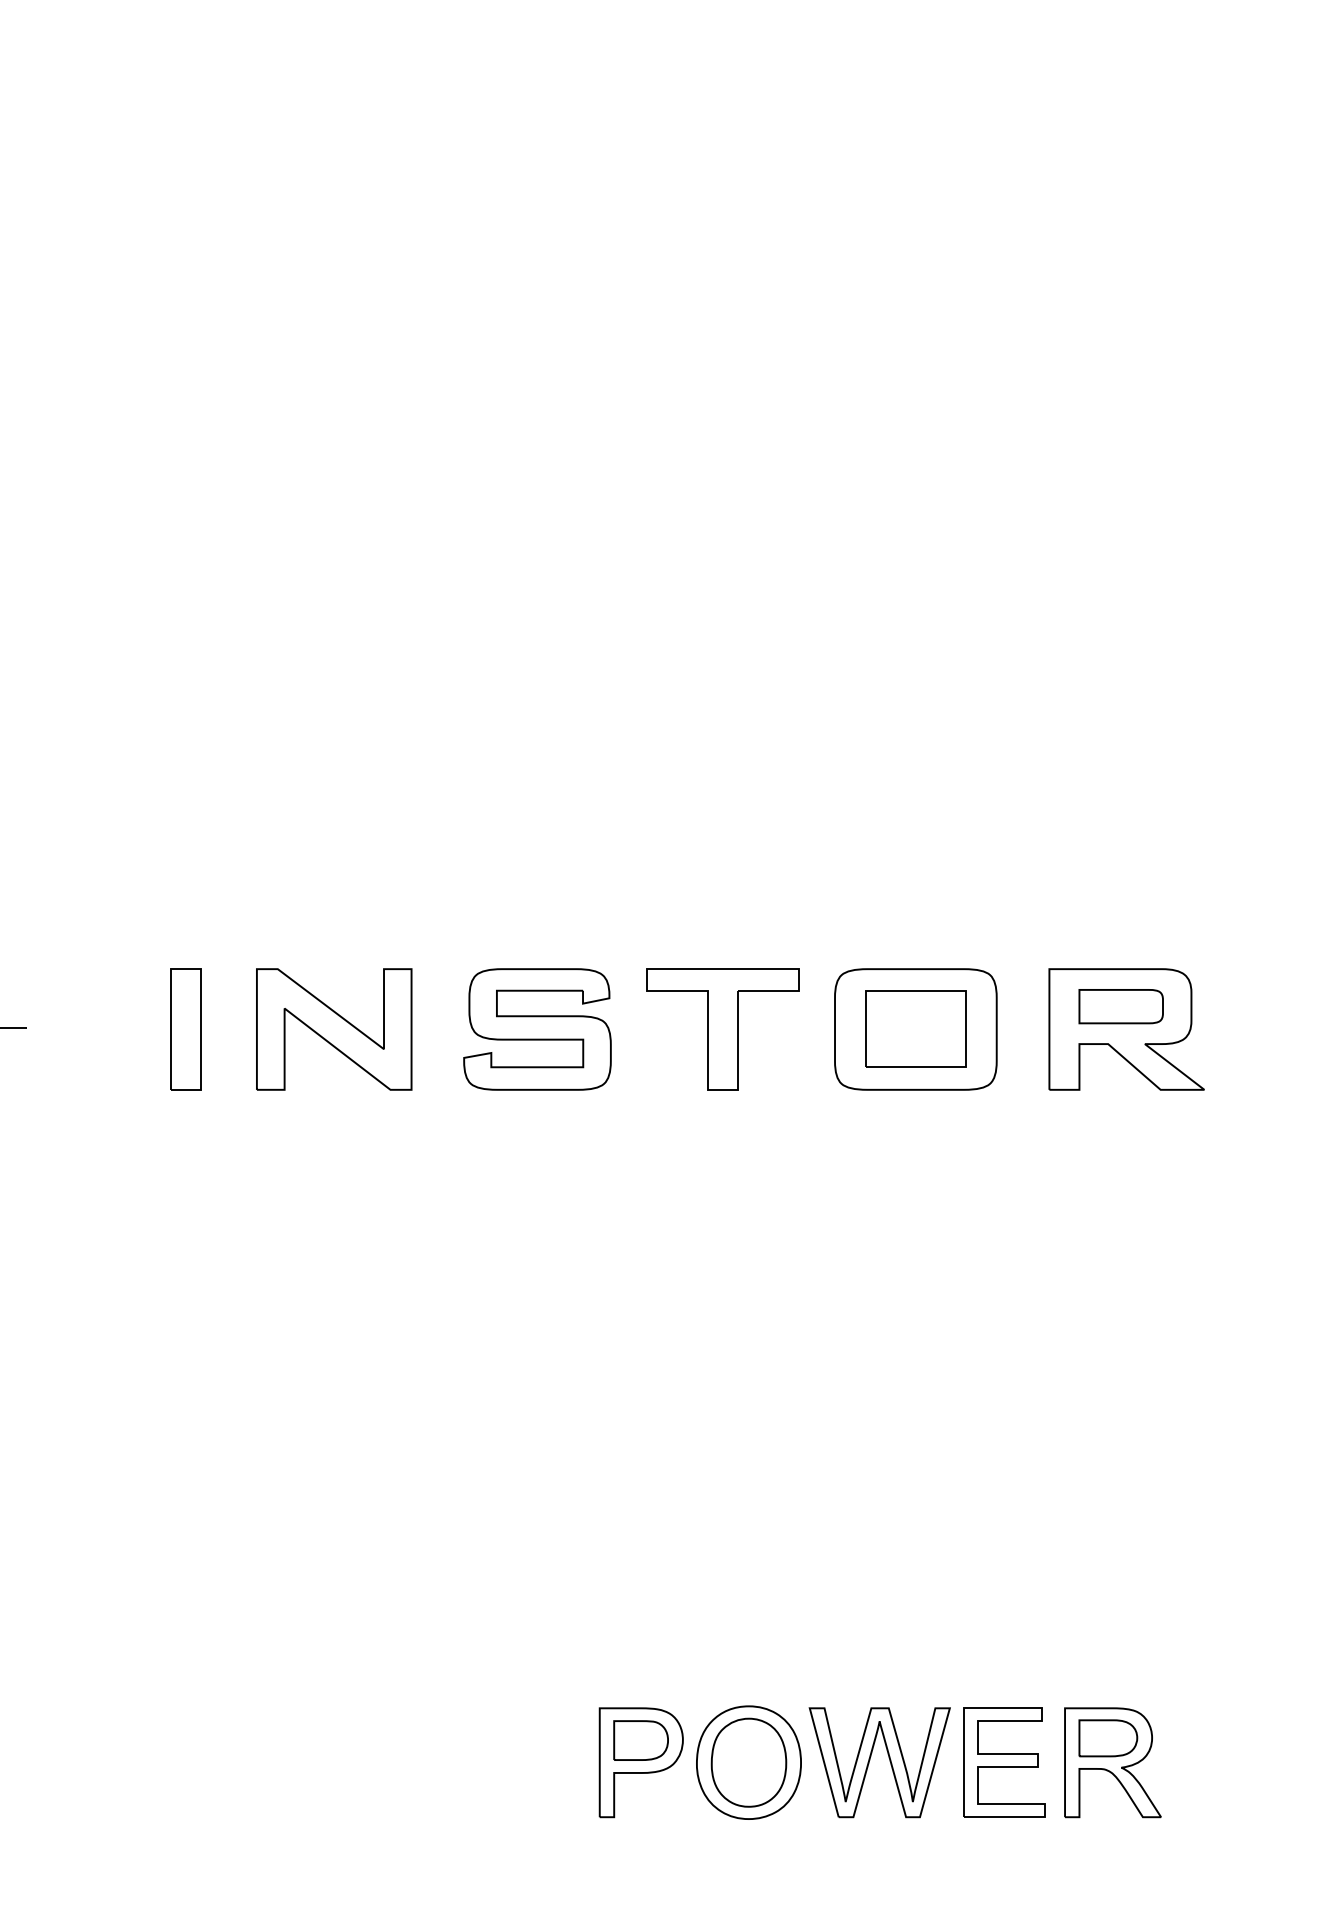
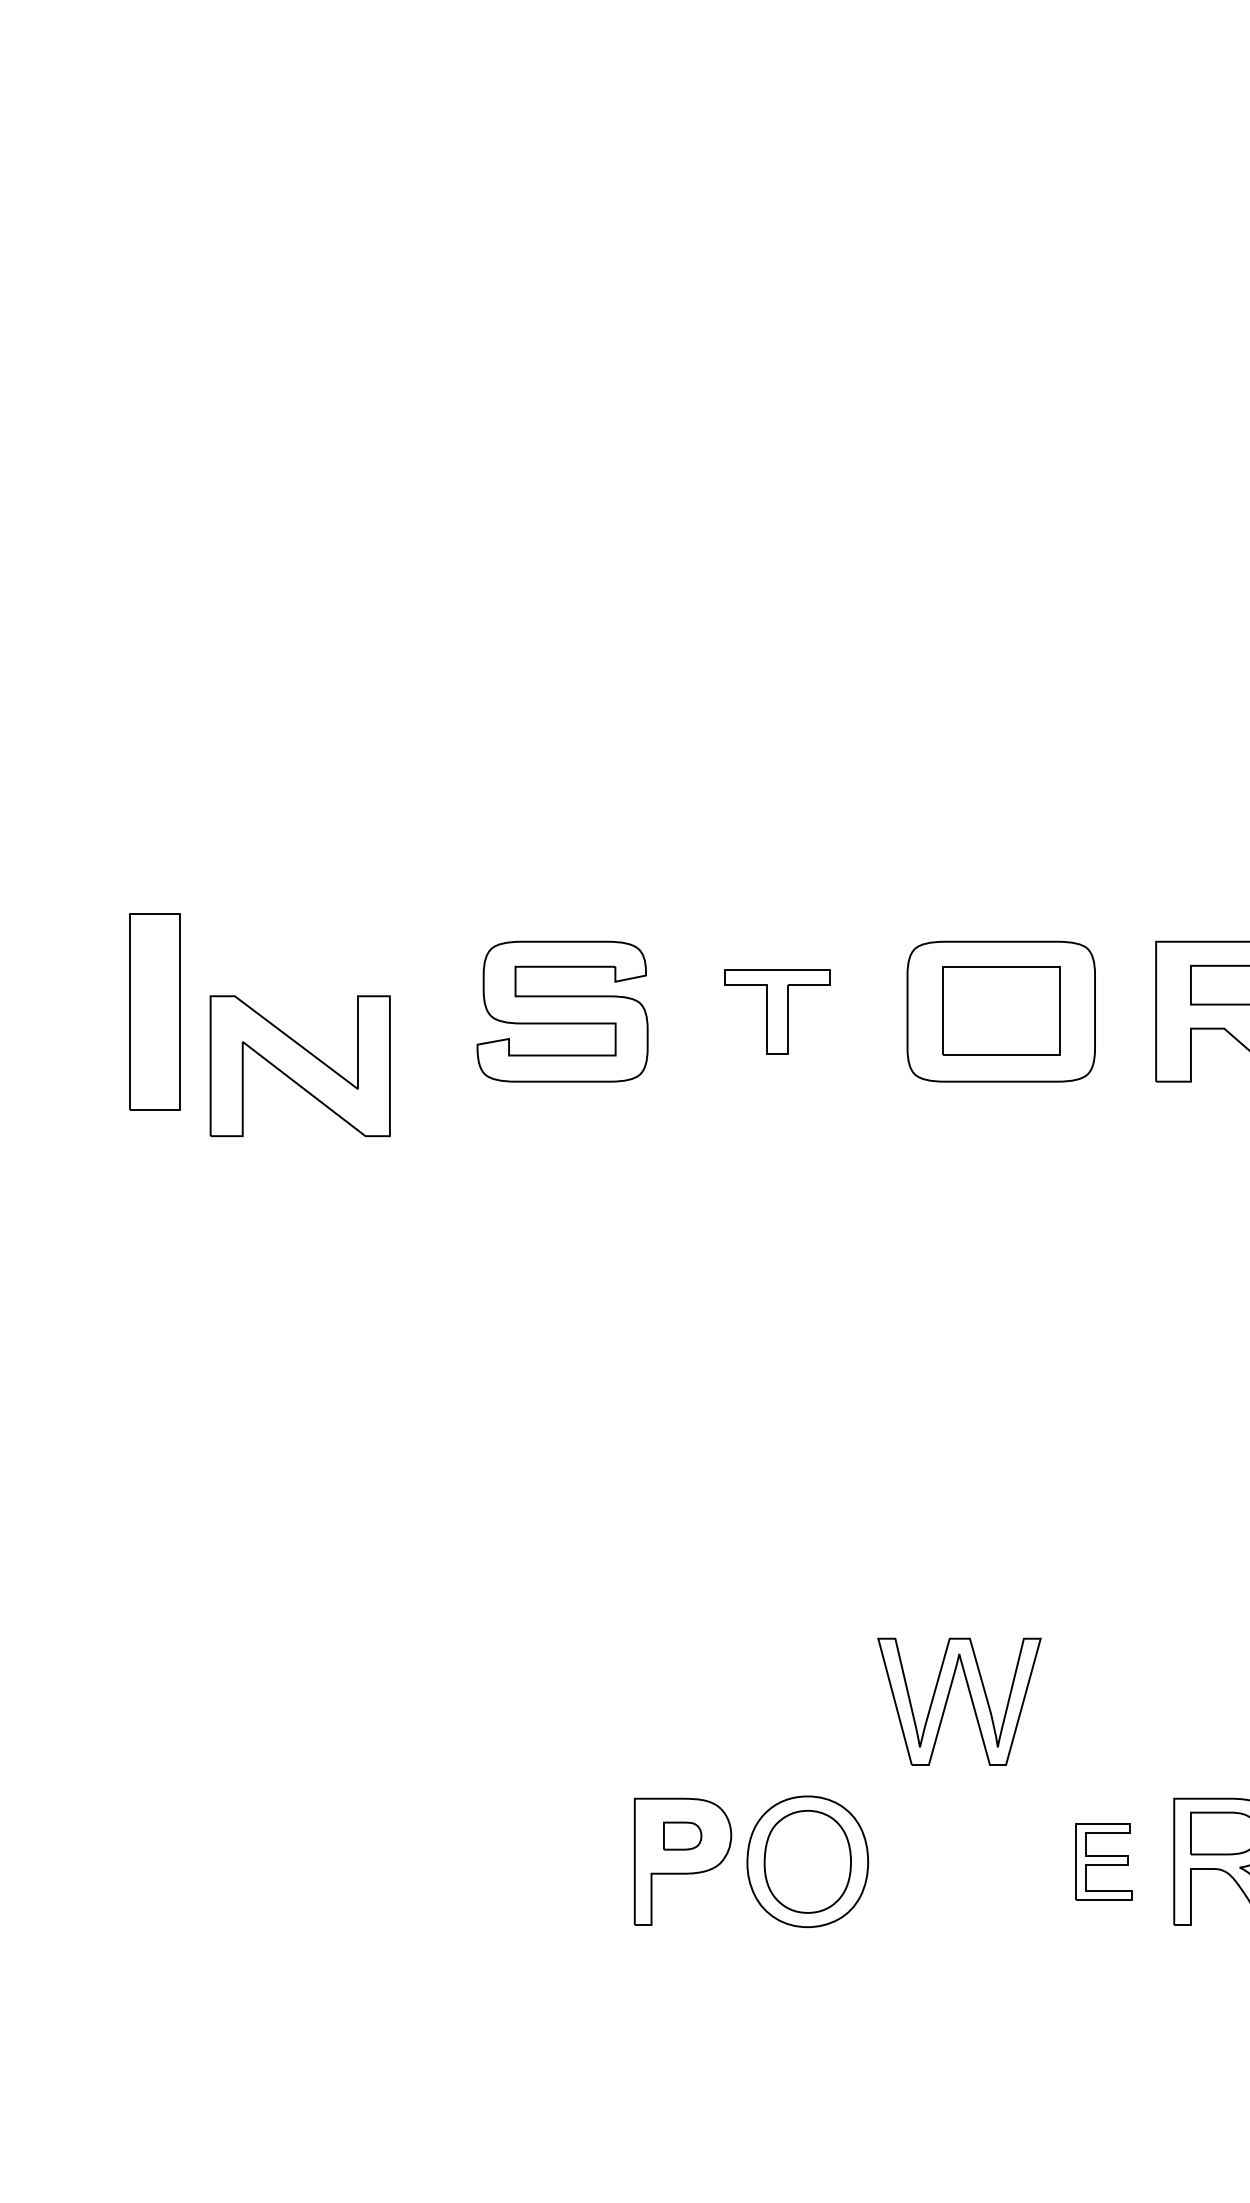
part: (185, 1029) -> (154, 1011), size x1.4
part: (334, 1029) -> (300, 1066), moved
part: (722, 1029) -> (777, 1011), size x0.6
part: (640, 1740) -> (682, 1836), size x0.6
part: (870, 1760) -> (948, 1699), moved
part: (1004, 1762) -> (1104, 1861), size x0.6

